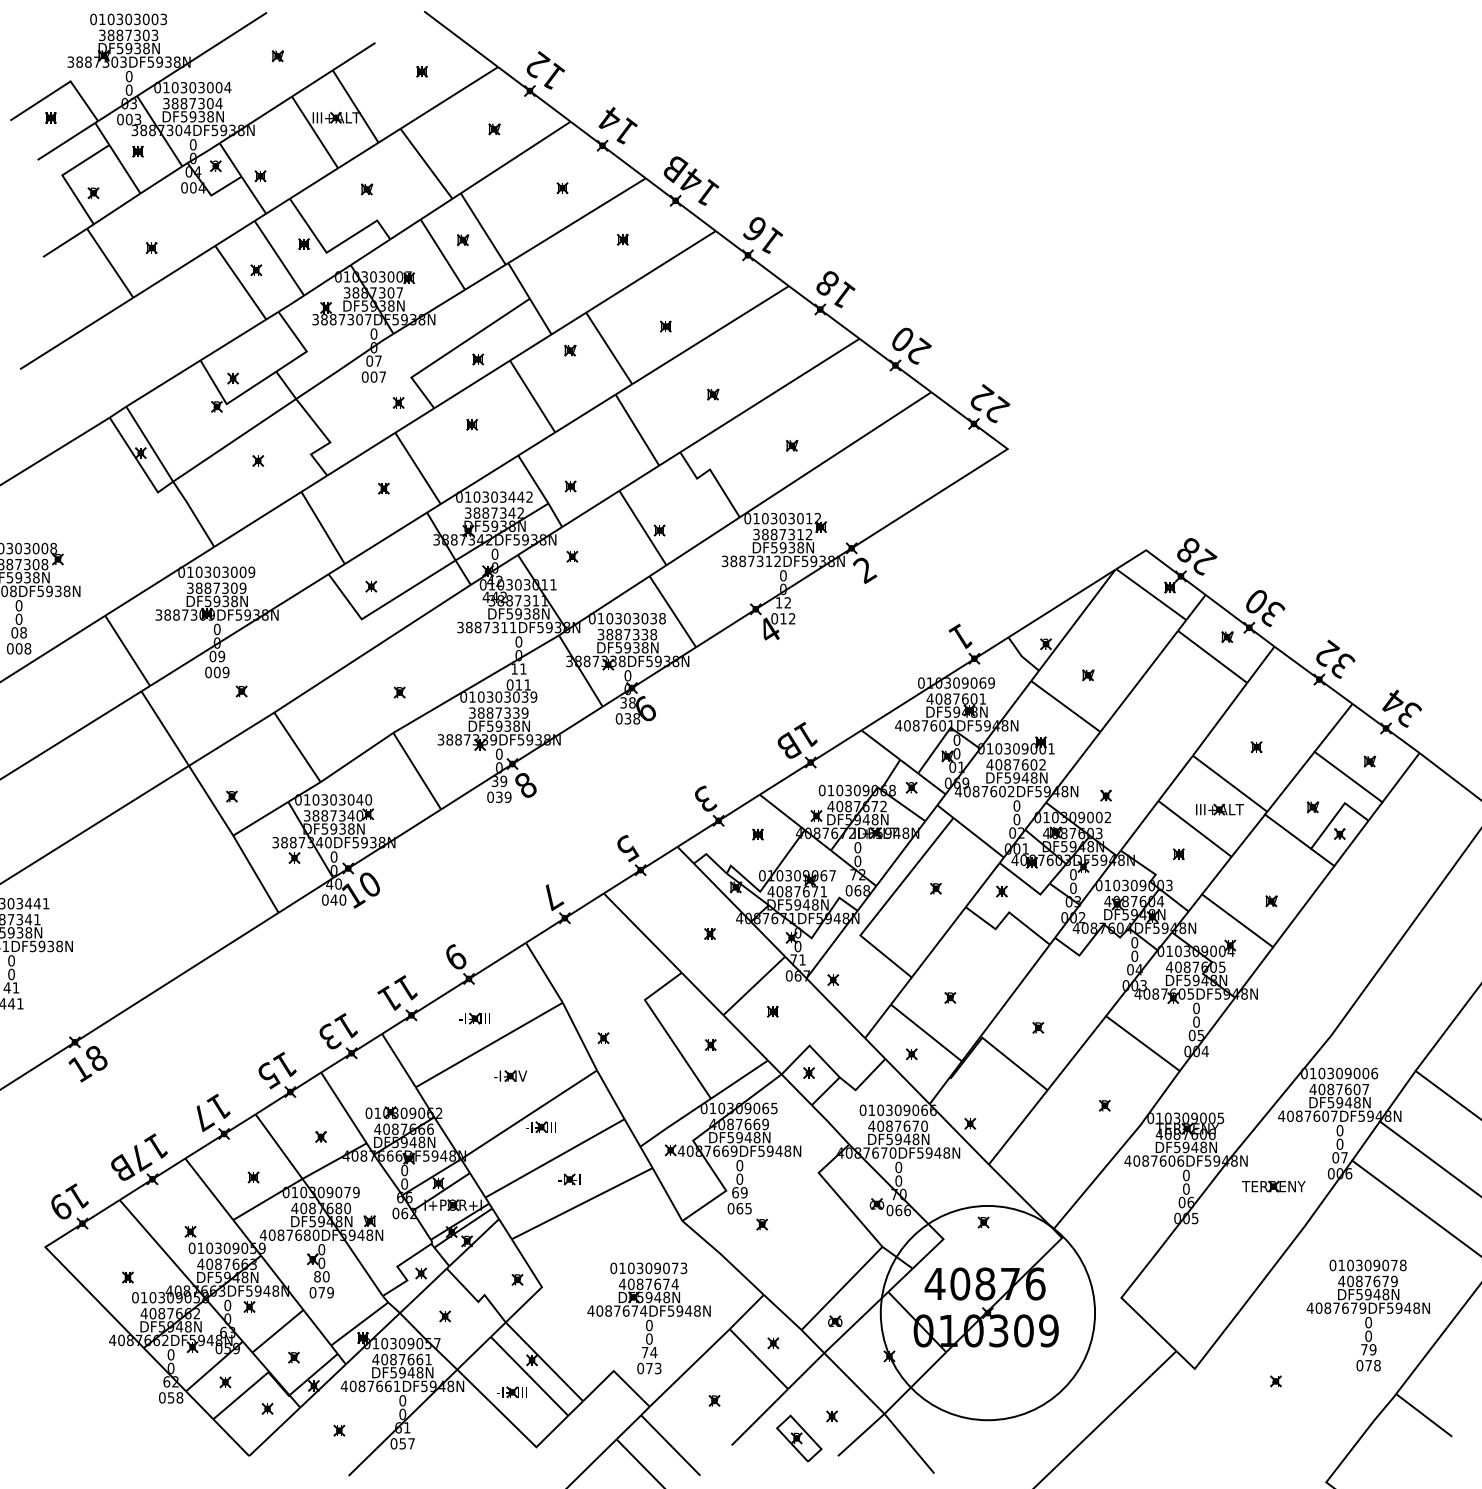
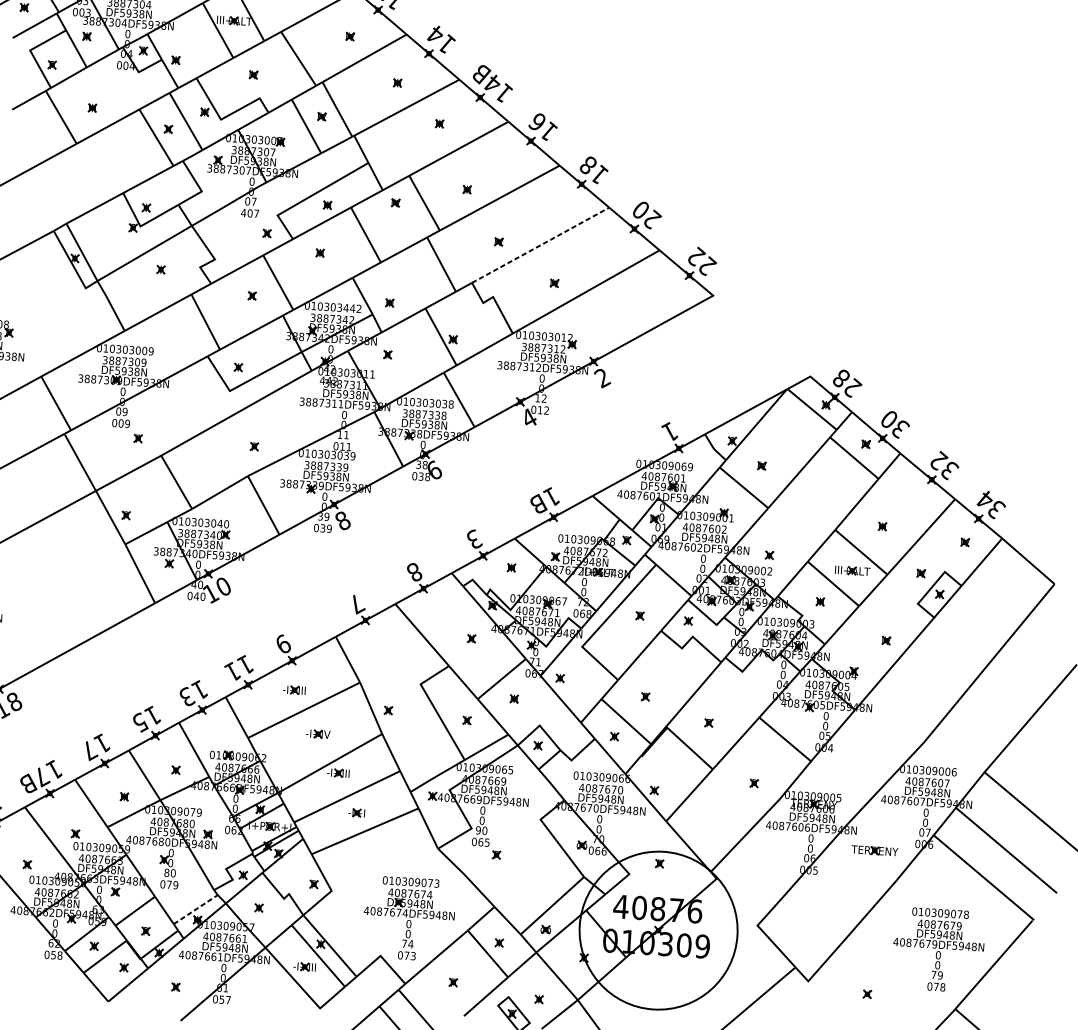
text: (364, 376) -> (243, 212), 007 -> 407
line: (768, 396) -> (539, 245), solid -> dashed
line: (1348, 776) -> (948, 552), removed
line: (1288, 831) -> (902, 590), removed
text: (627, 848) -> (414, 572), 5 -> 8
line: (1237, 920) -> (860, 653), removed
text: (739, 1192) -> (481, 830), 69 -> 90
line: (359, 1324) -> (195, 909), solid -> dashed

